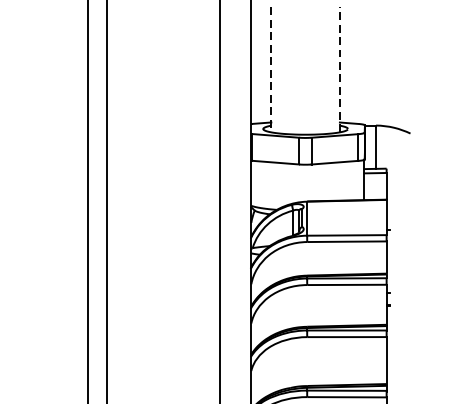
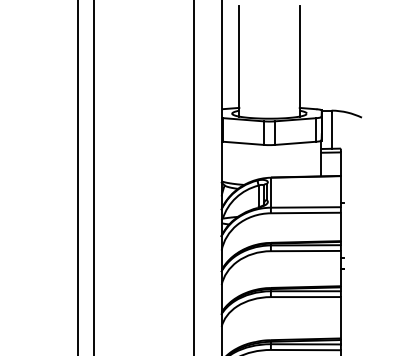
line: (339, 69) -> (299, 61), dashed -> solid
line: (271, 70) -> (239, 62), dashed -> solid

